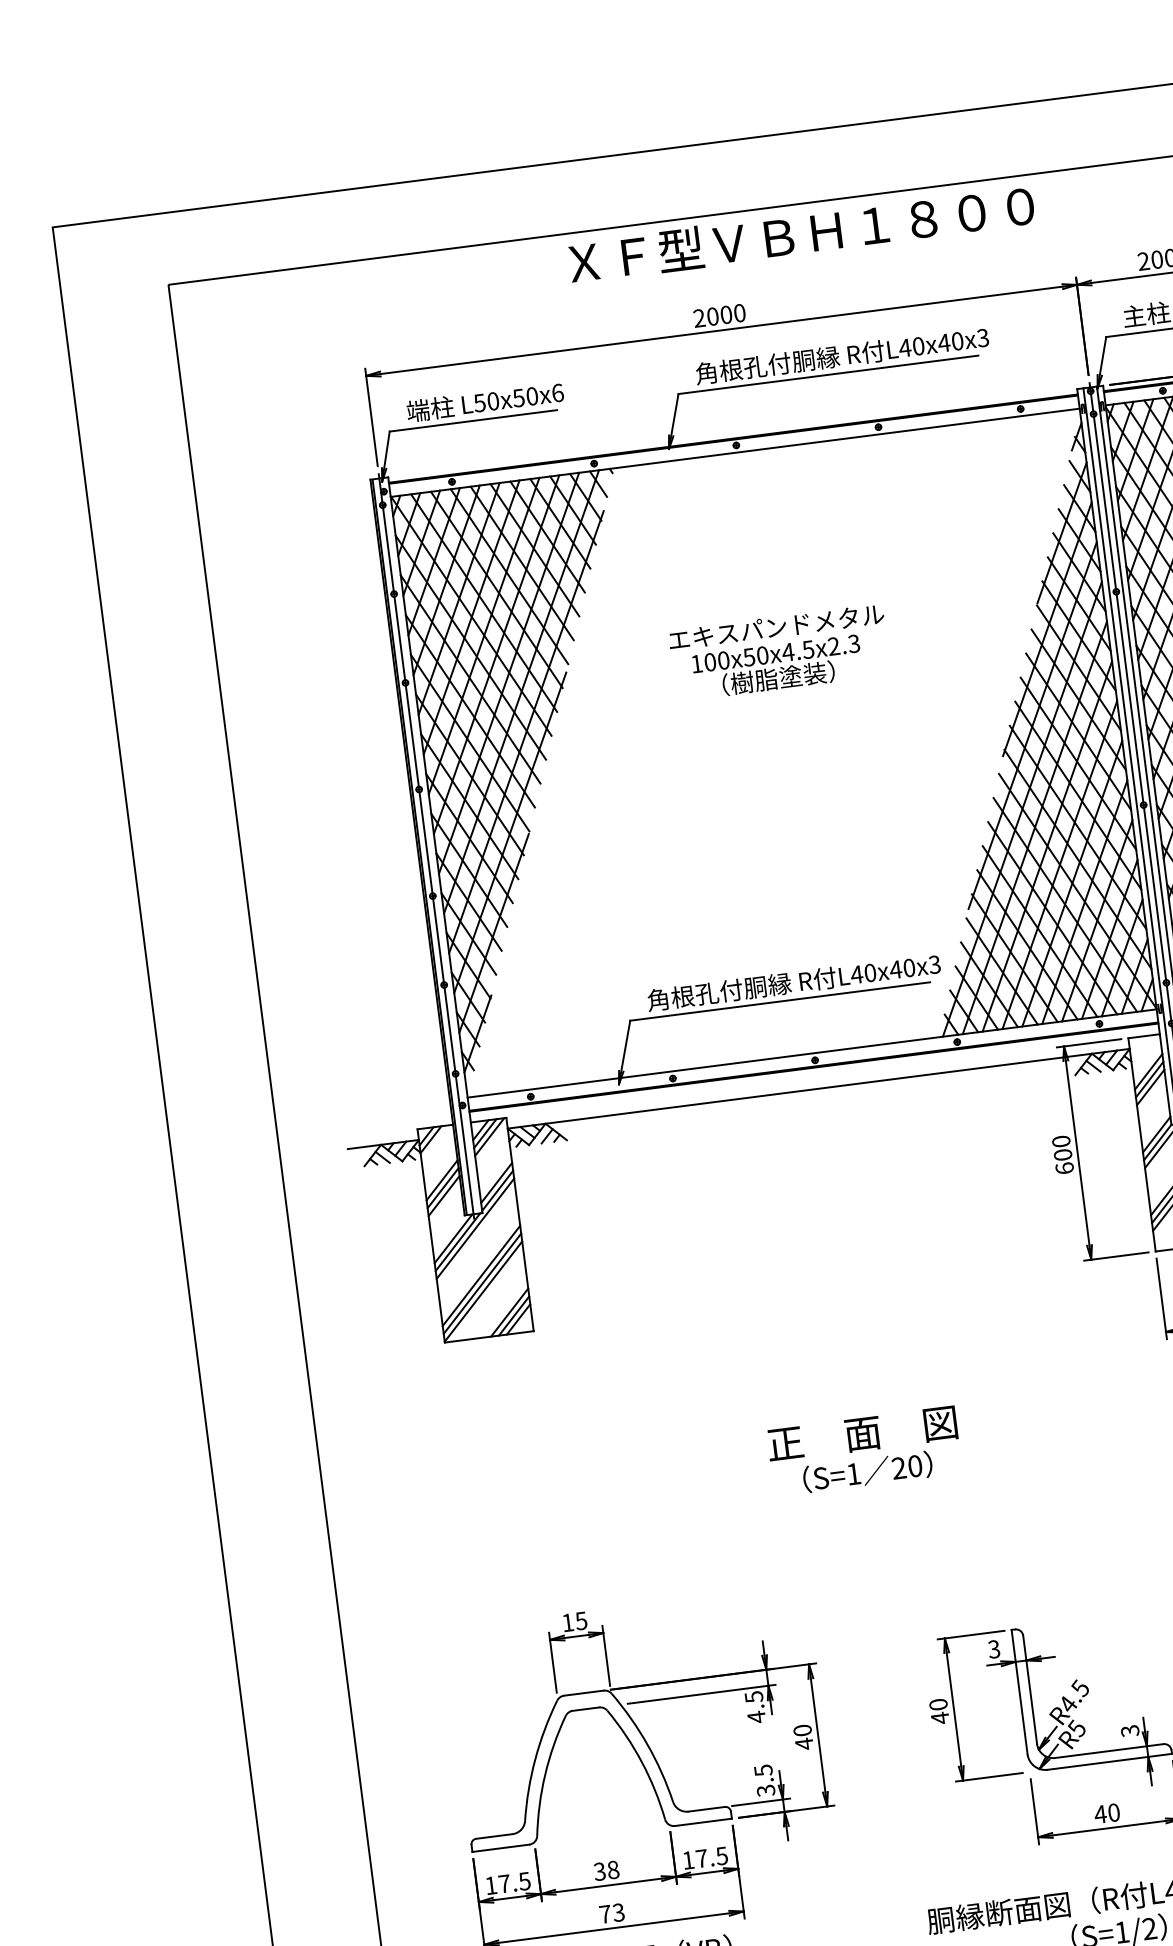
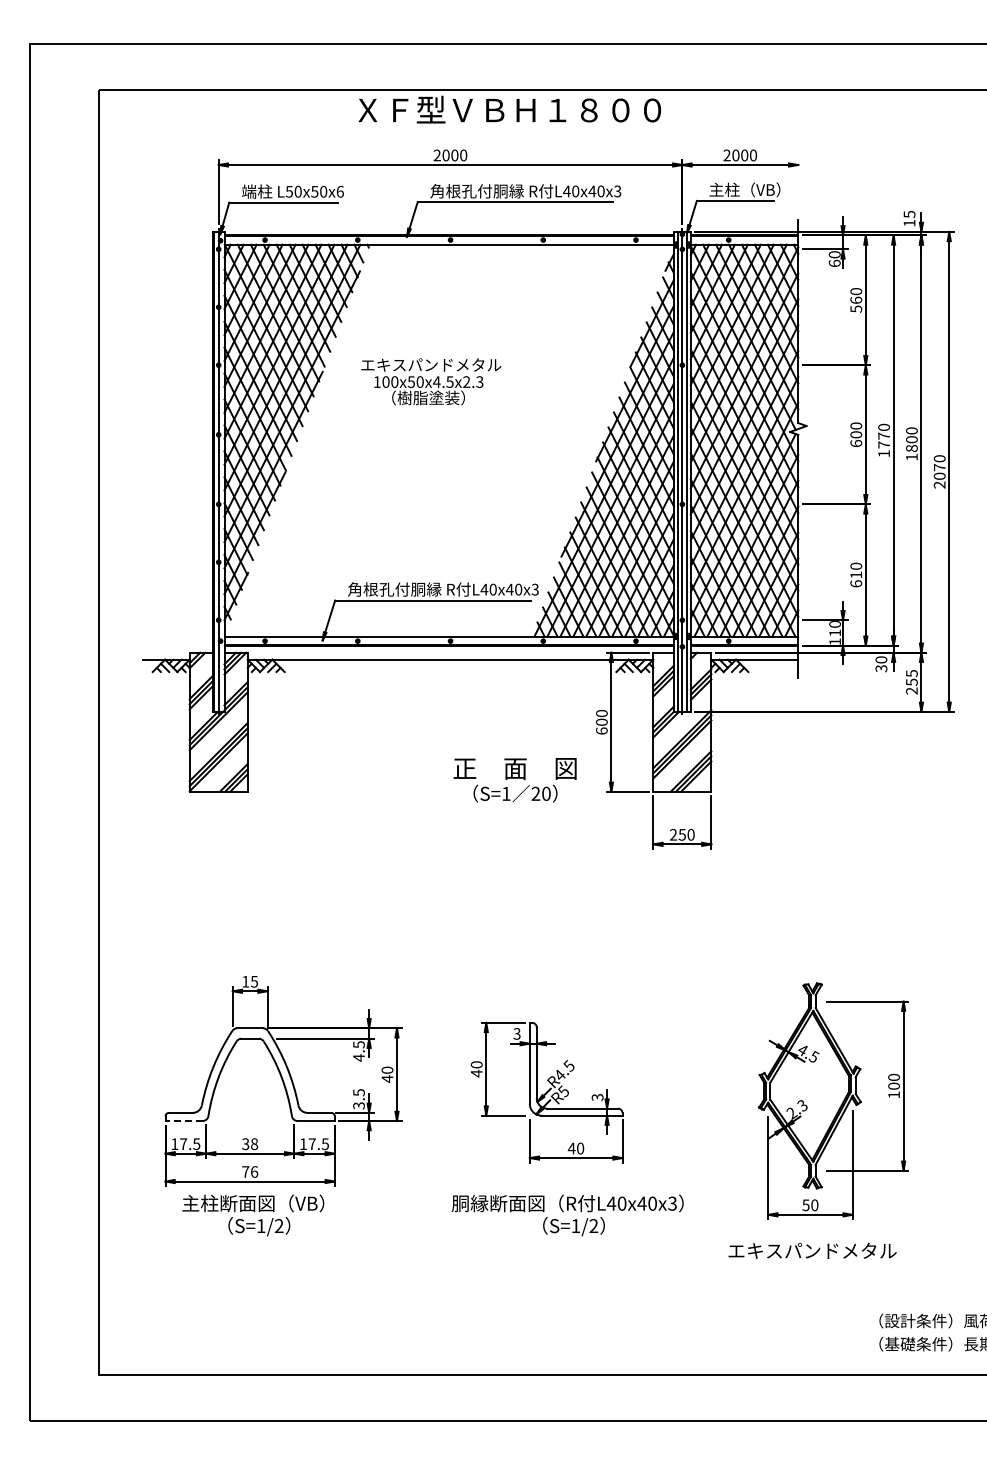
text: (779, 652) -> (431, 381), moved
text: (863, 1451) -> (514, 780), moved
line: (501, 1848) -> (184, 1121), solid -> dashed
text: (618, 1911) -> (254, 1171), 73 -> 76

